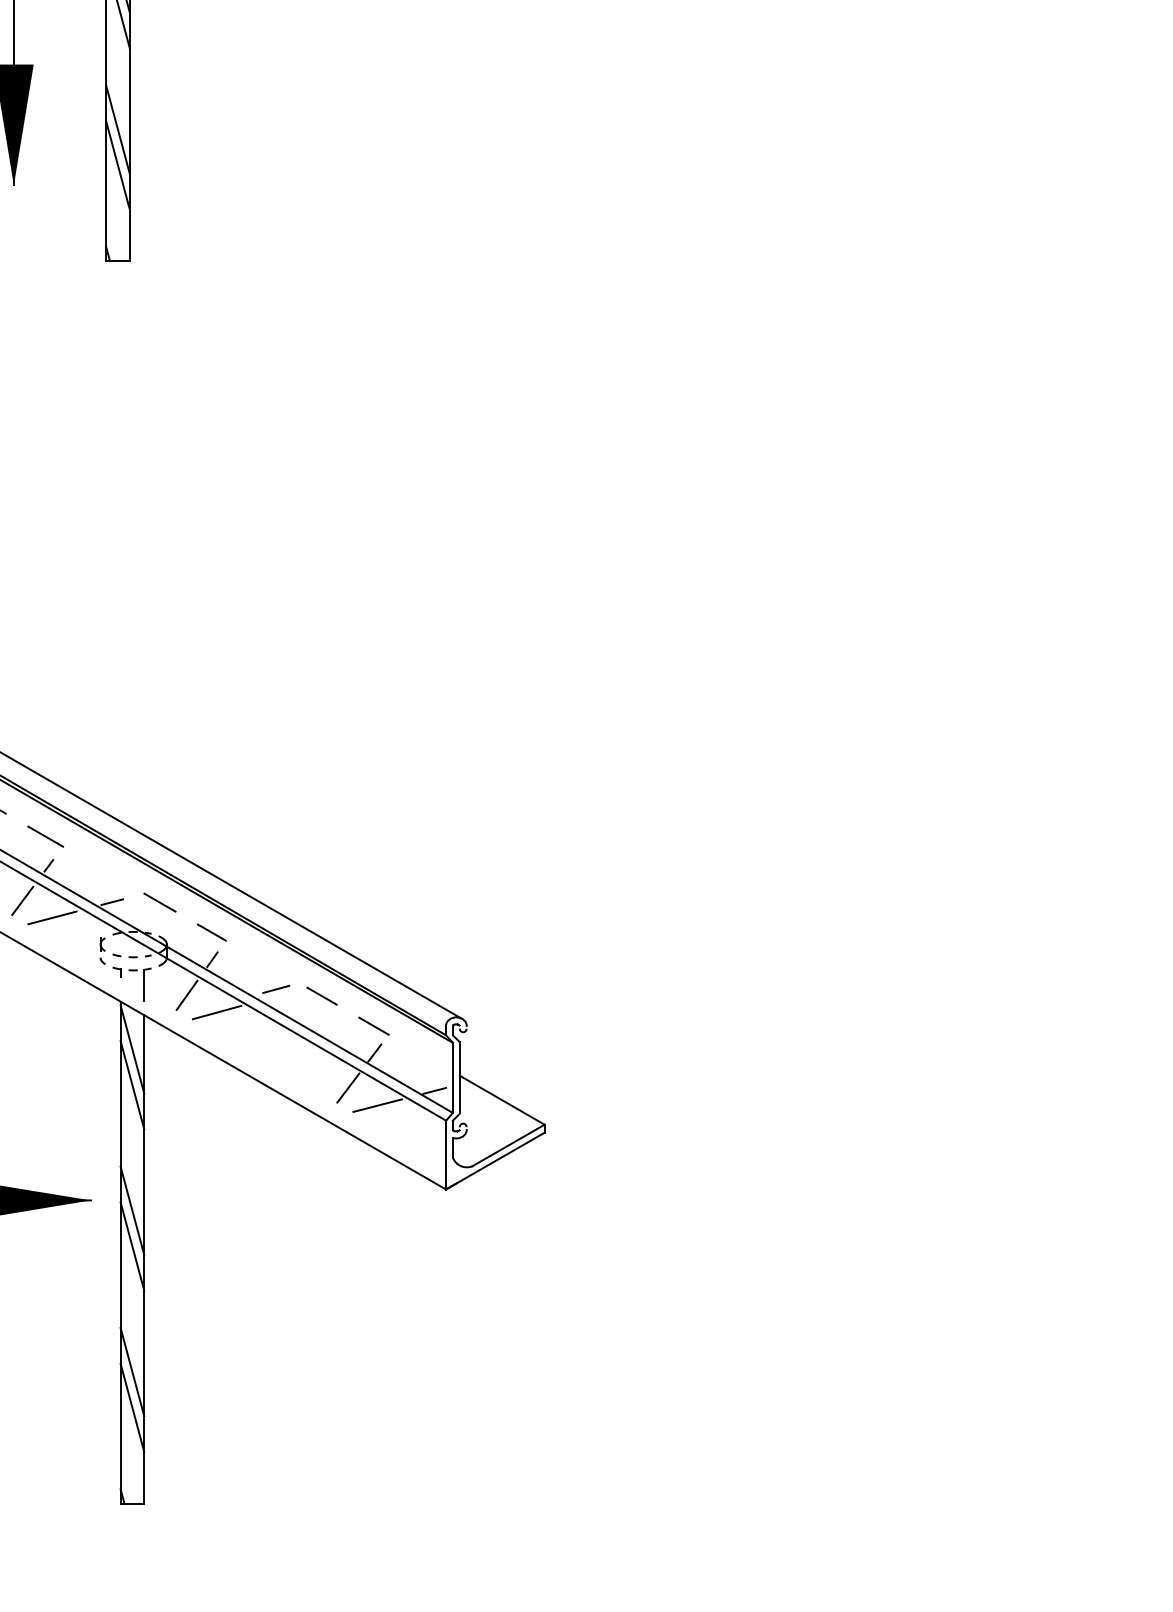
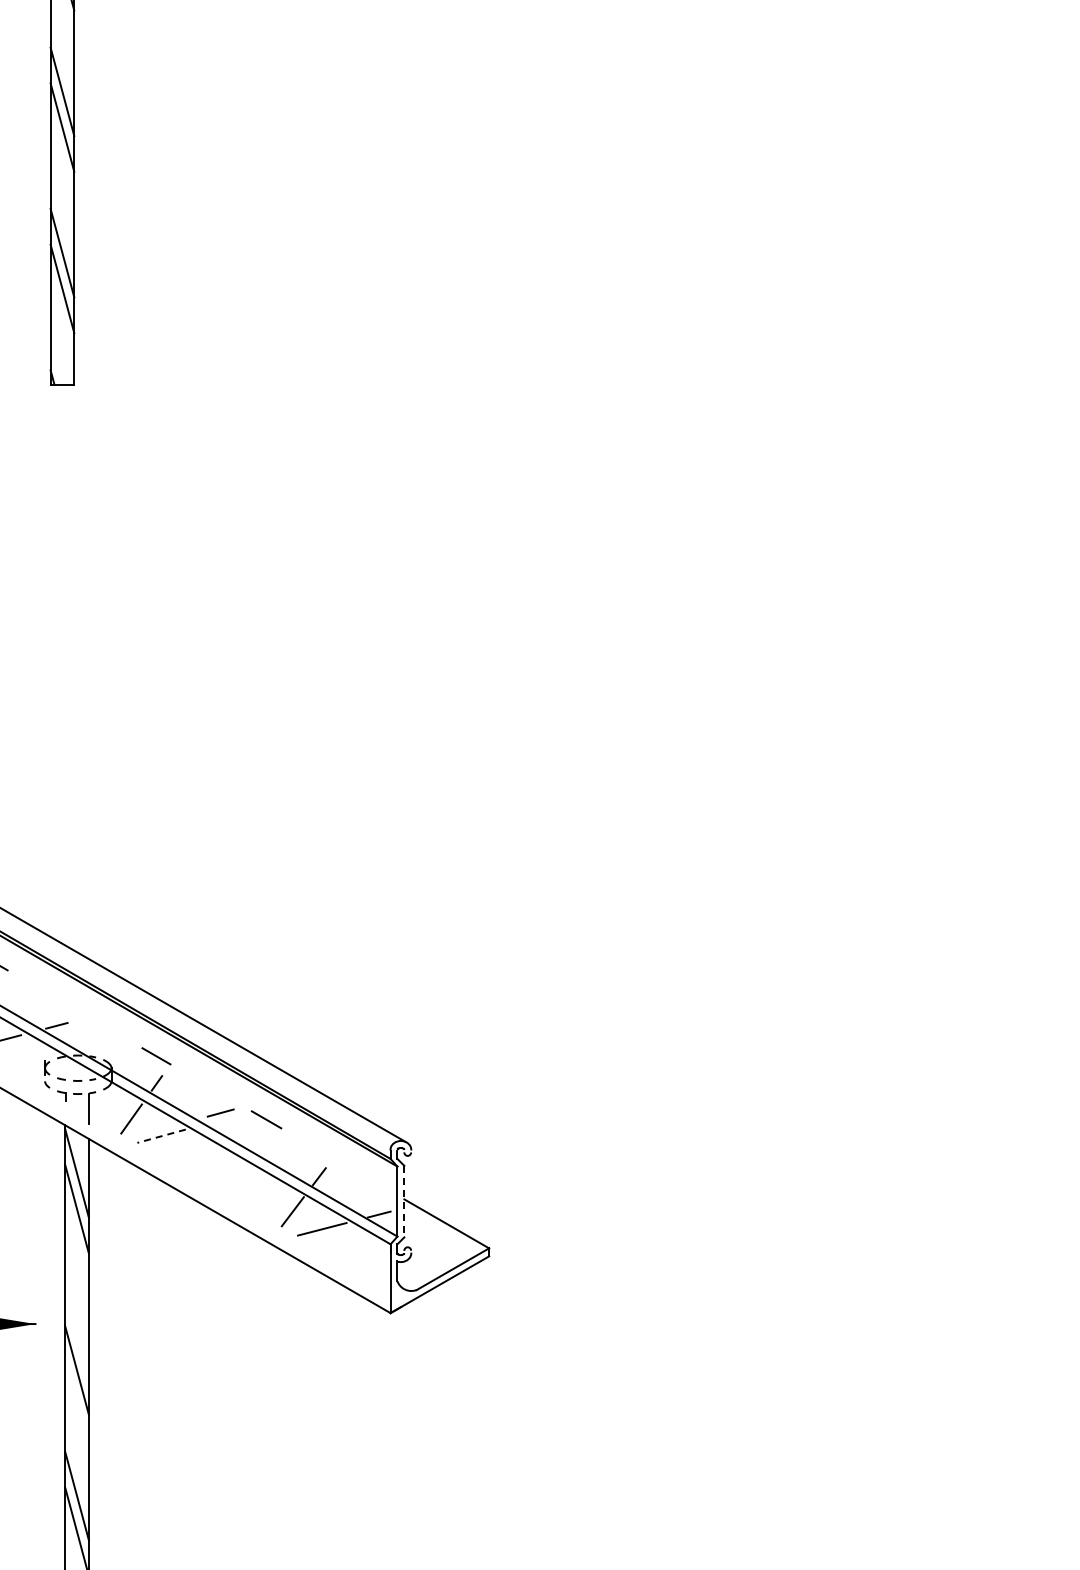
line: (159, 902) -> (104, 1026), removed
line: (216, 1012) -> (161, 1136), solid -> dashed
line: (373, 1025) -> (318, 1149), removed
line: (459, 1078) -> (404, 1202), solid -> dashed
line: (132, 1210) -> (77, 1334), removed

